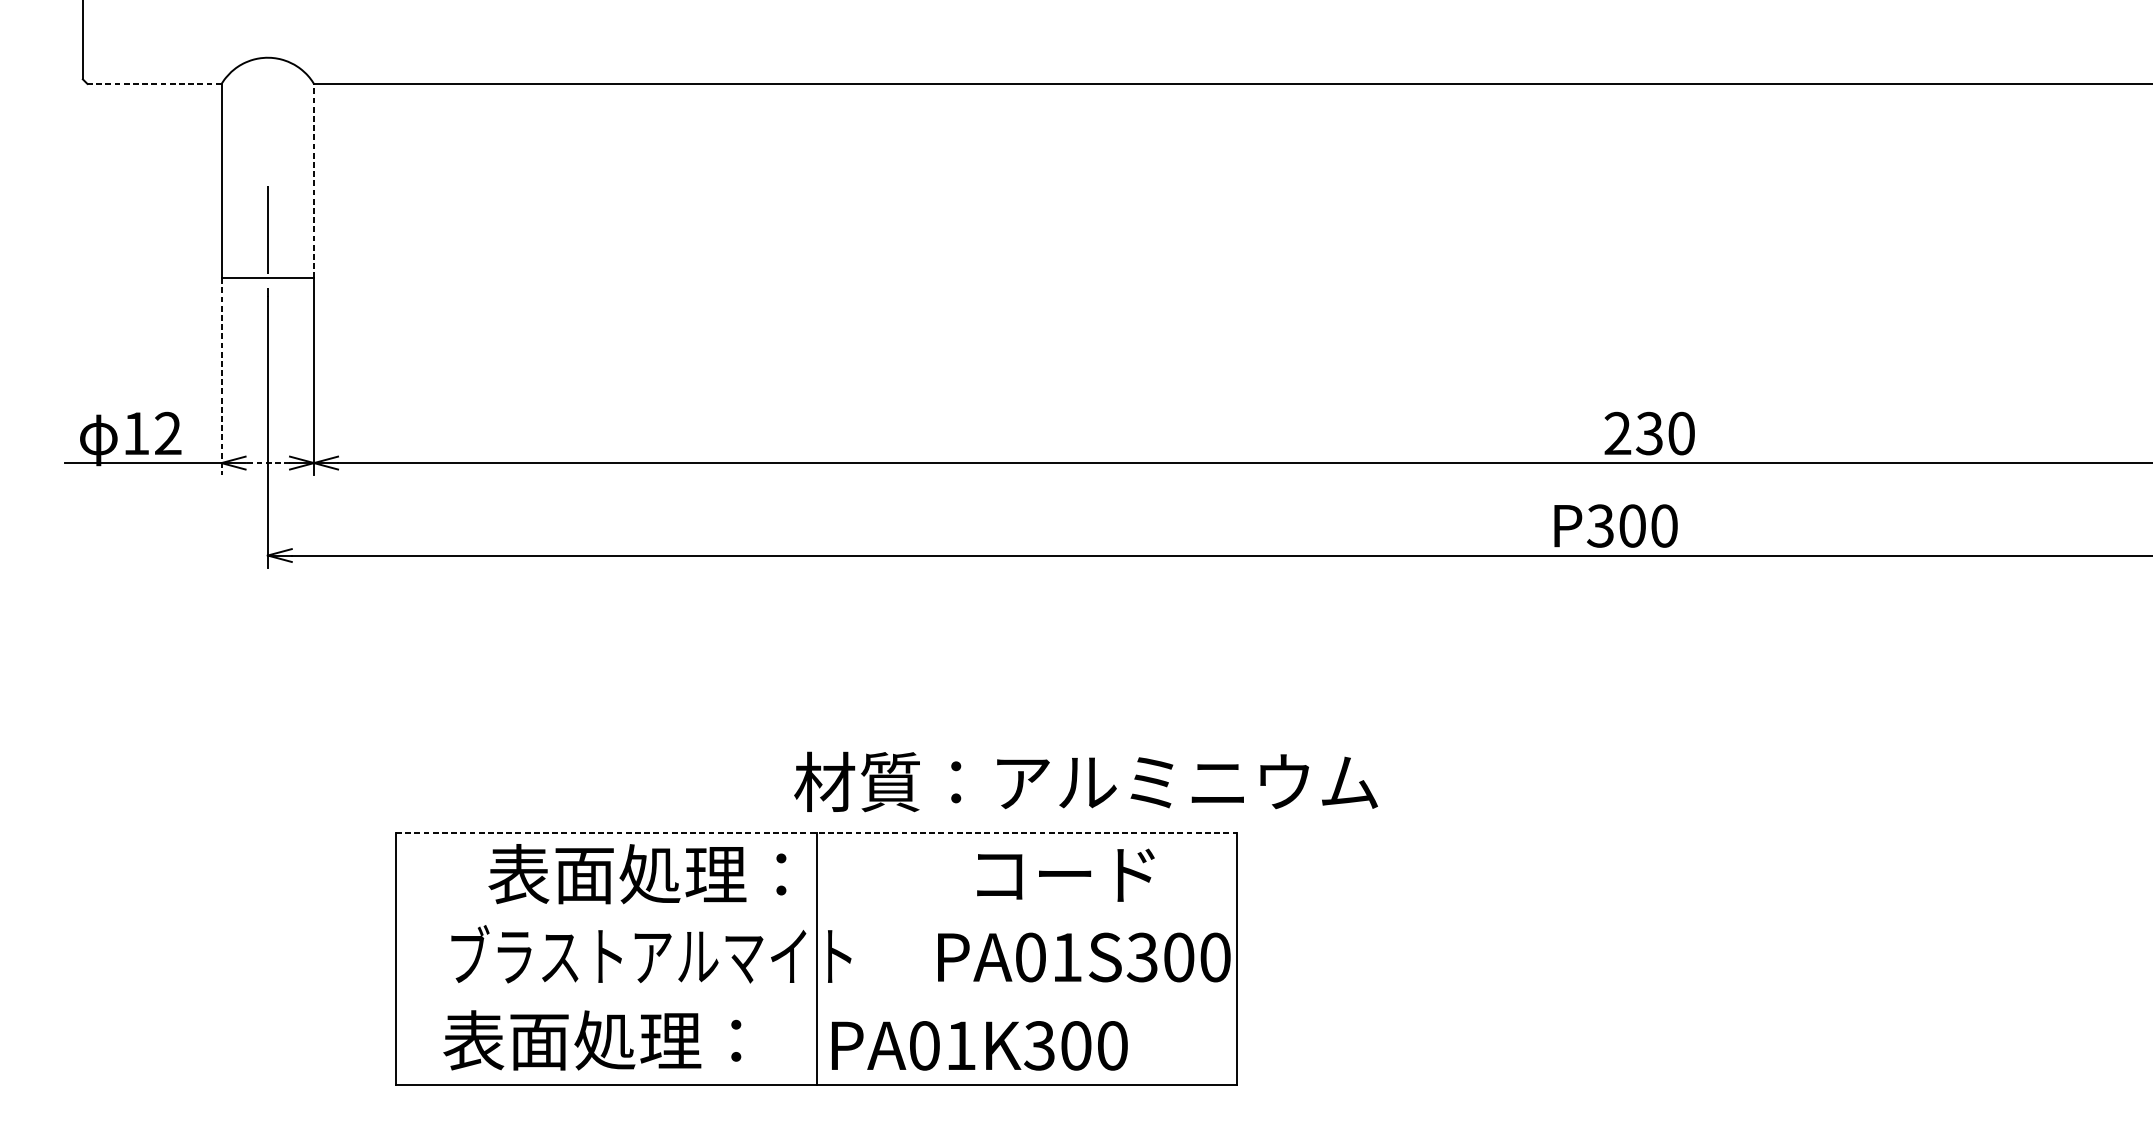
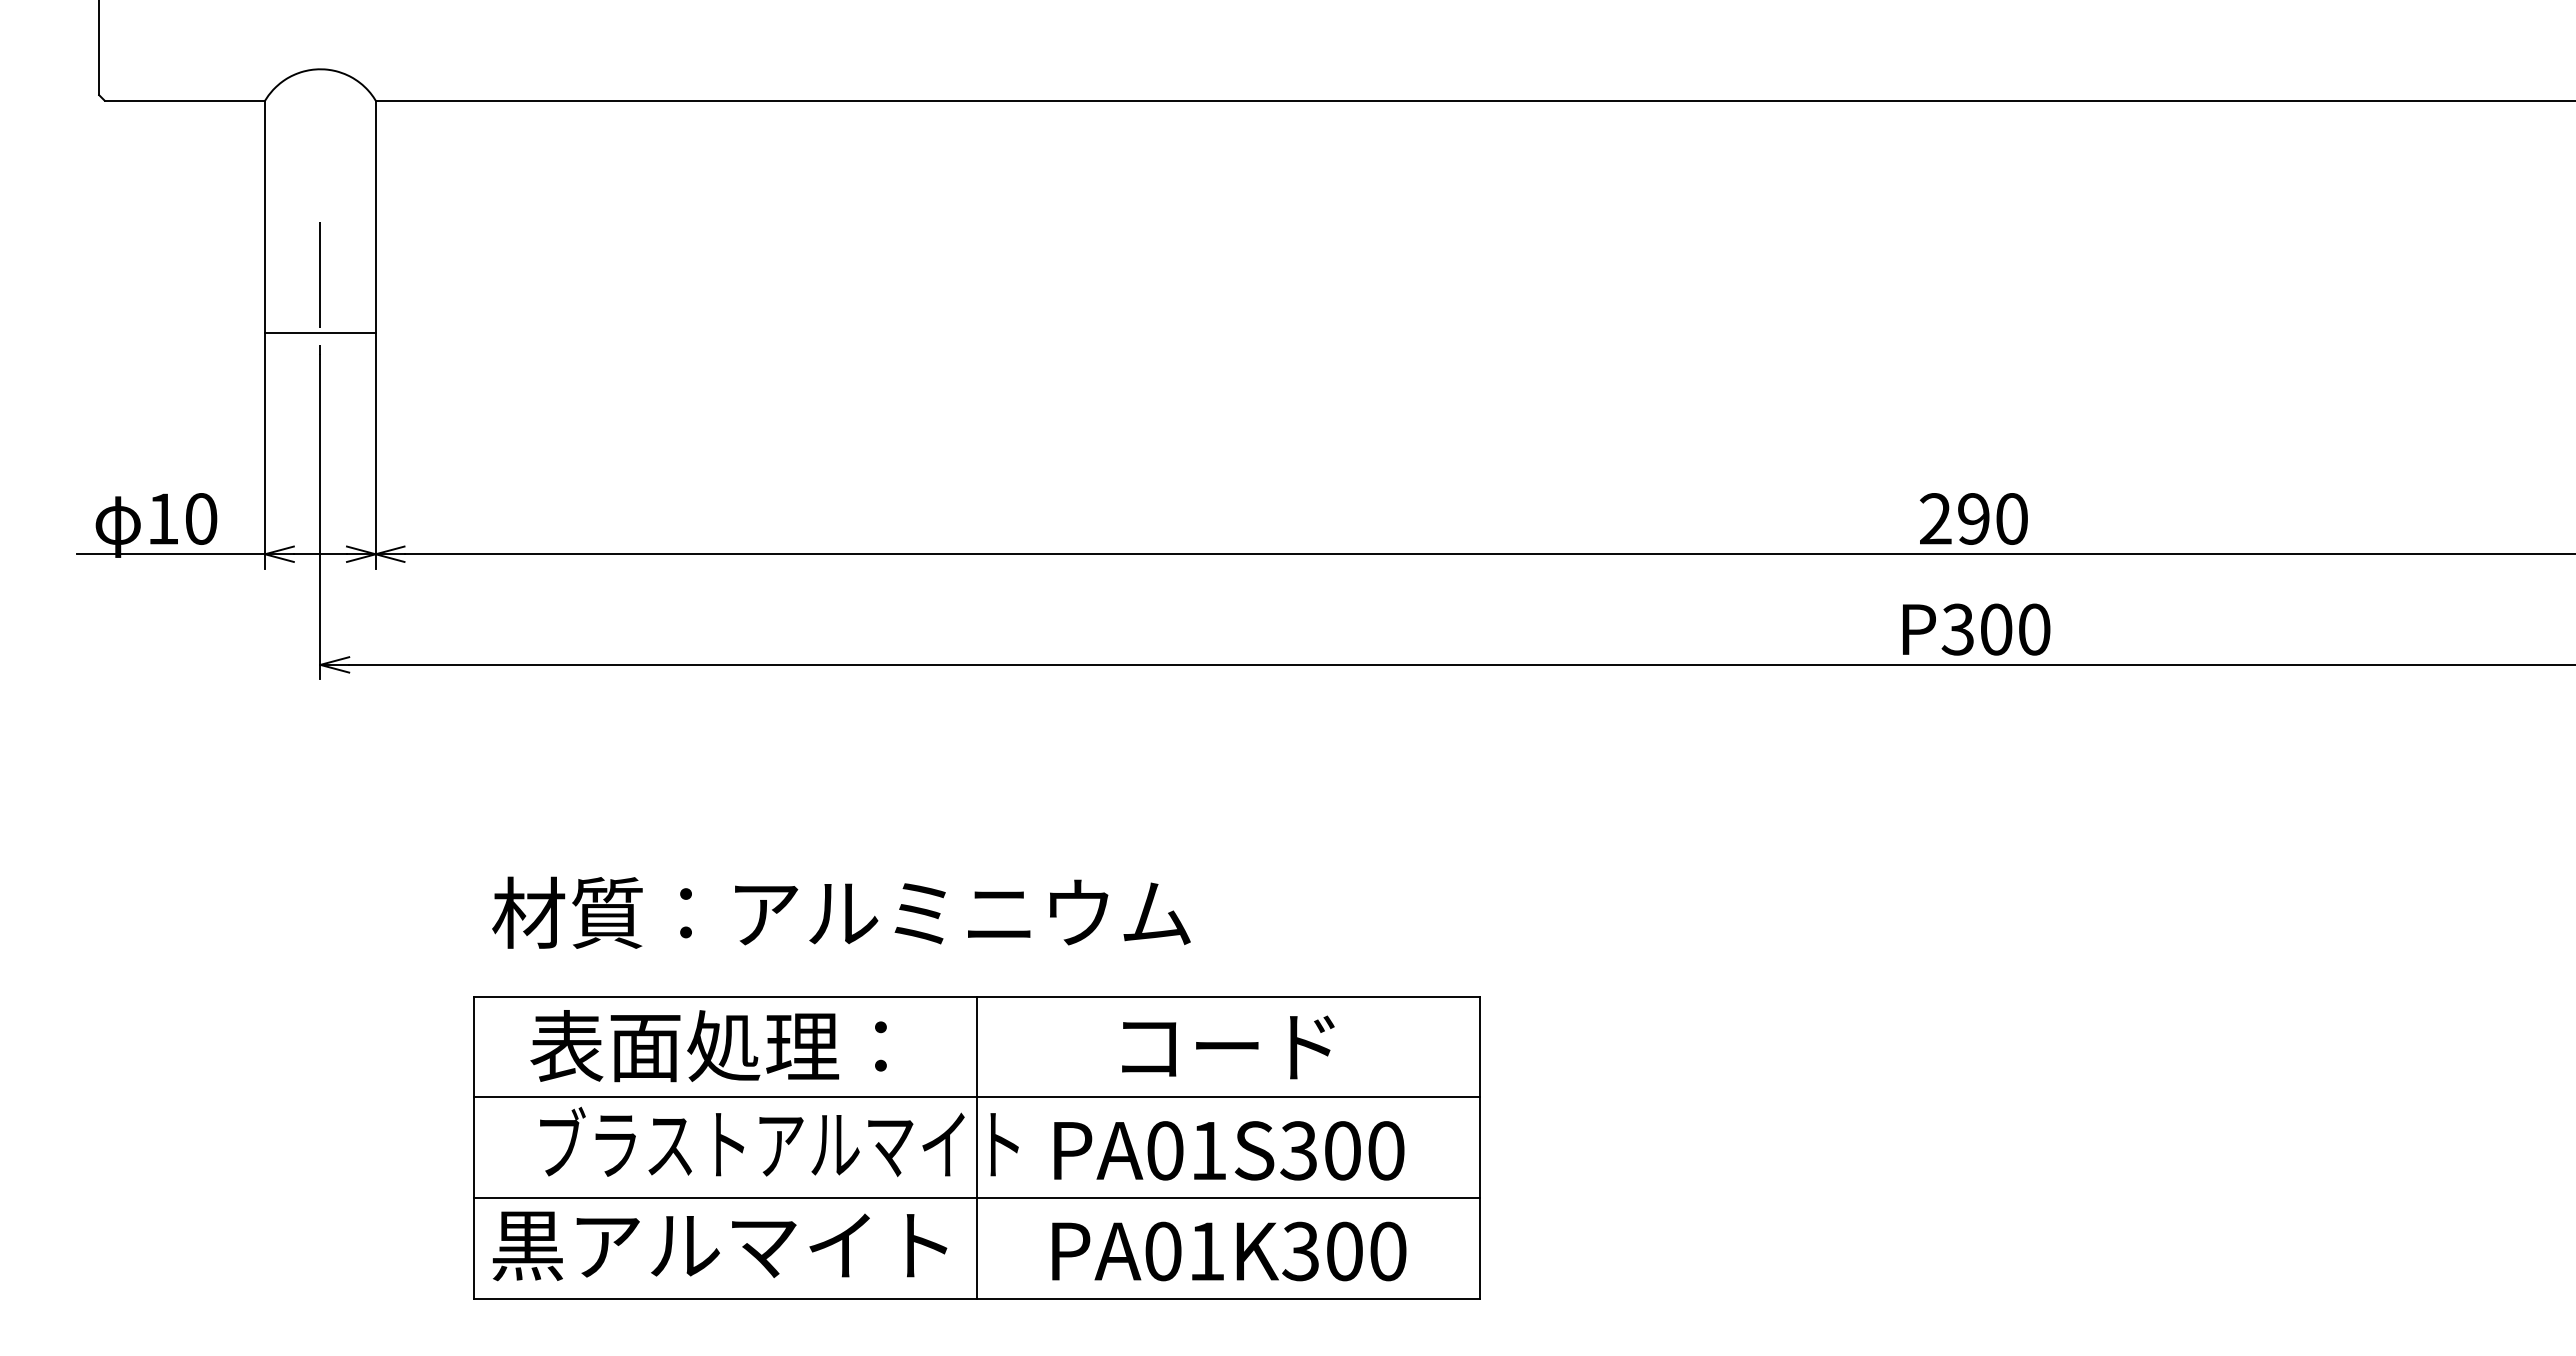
line: (154, 83) -> (184, 100), dashed -> solid
line: (313, 180) -> (375, 216), dashed -> solid
line: (221, 376) -> (265, 450), dashed -> solid
text: (168, 433) -> (201, 518), 12 -> 10
text: (1649, 433) -> (1973, 518), 230 -> 290
line: (267, 463) -> (320, 554), dashed -> solid
text: (1616, 525) -> (1976, 629), moved
text: (1086, 781) -> (841, 912), moved
line: (816, 832) -> (977, 996), dashed -> solid
text: (637, 874) -> (708, 1046), moved
text: (1066, 875) -> (1228, 1047), moved
line: (816, 917) -> (976, 1097), added
text: (1084, 957) -> (1229, 1150), moved
line: (816, 1001) -> (976, 1198), added
text: (601, 1040) -> (719, 1245), 表面処理： -> 黒アルマイト
text: (979, 1045) -> (1229, 1251), moved

